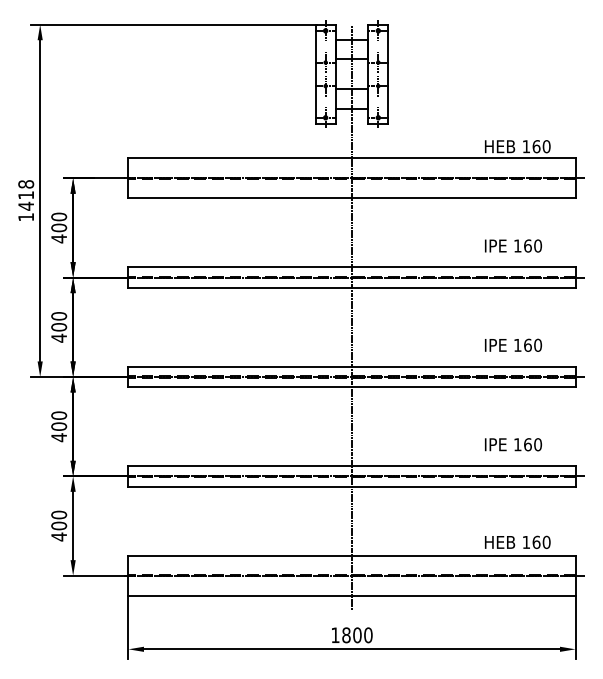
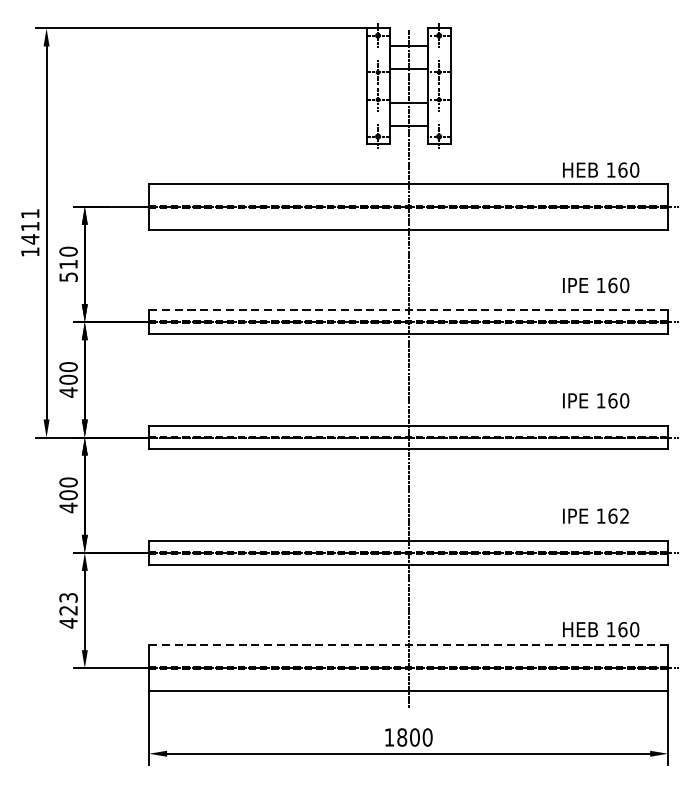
text: (26, 184) -> (30, 214), 1418 -> 1411
text: (59, 233) -> (68, 270), 400 -> 510
line: (351, 267) -> (408, 310), solid -> dashed
text: (538, 444) -> (625, 515), 160 -> 162
text: (59, 520) -> (68, 604), 400 -> 423
line: (351, 555) -> (408, 644), solid -> dashed

